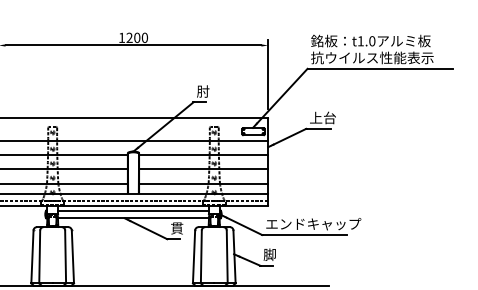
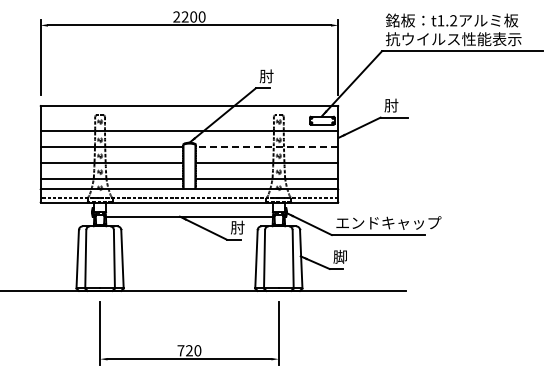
text: (121, 37) -> (176, 16), 1200 -> 2200
text: (372, 41) -> (453, 20), t1.0 -> t1.2
text: (322, 117) -> (398, 105), 上台 -> 肘
line: (203, 154) -> (266, 146), solid -> dashed
line: (133, 210) -> (189, 208), removed
text: (176, 228) -> (237, 227), 貫 -> 肘

